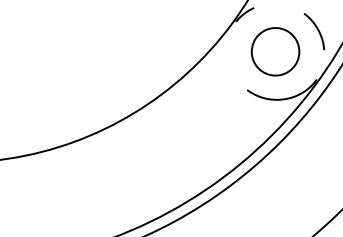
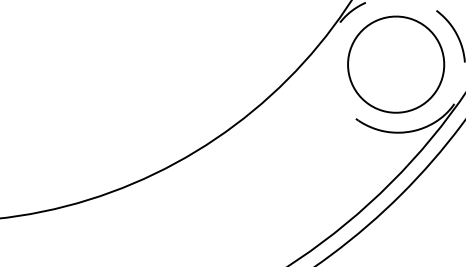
part: (275, 51) -> (395, 64), size x1.43

